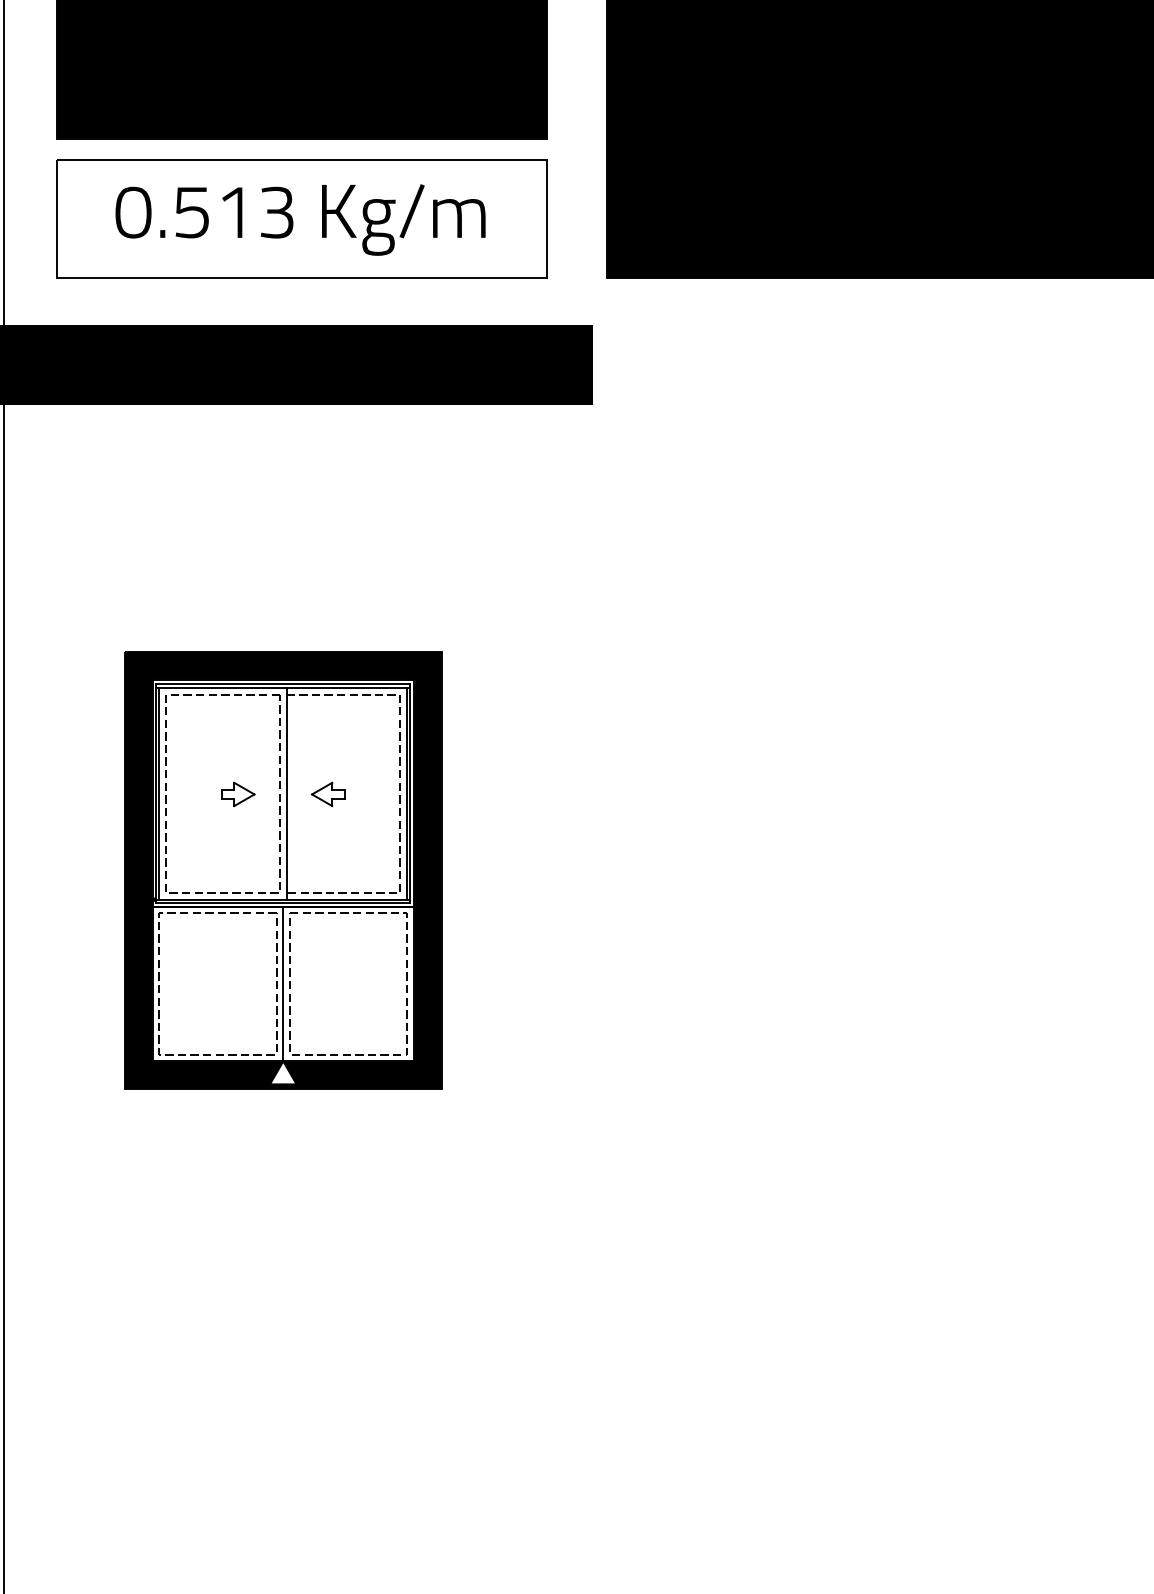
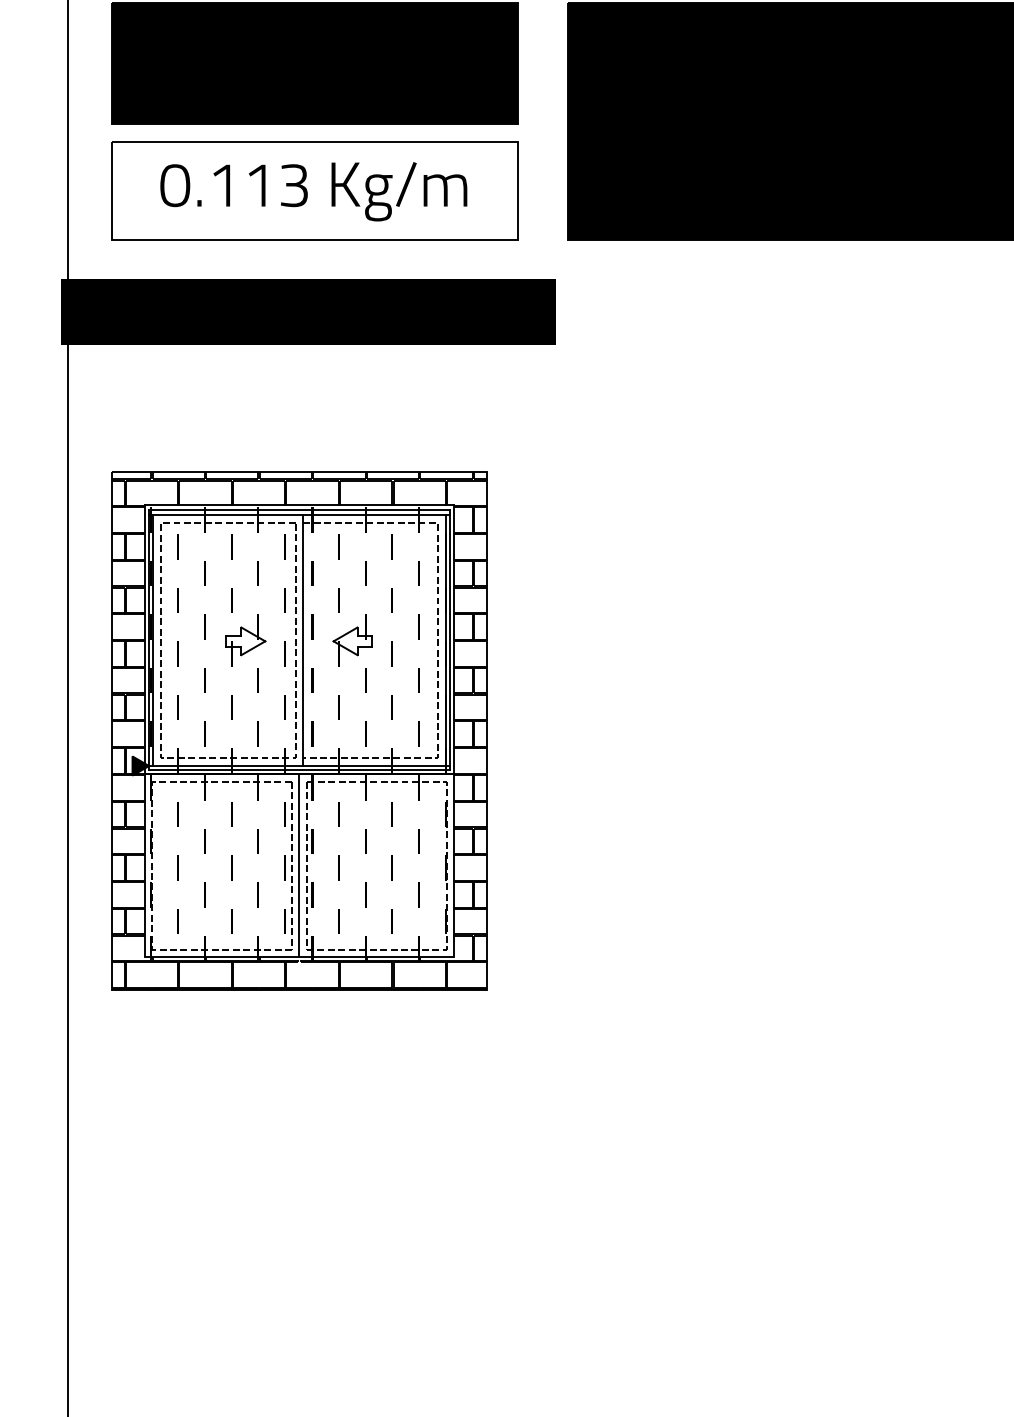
text: (191, 212) -> (223, 185), 0.513 -> 0.113
part: (283, 869) -> (299, 730), size x1.43

